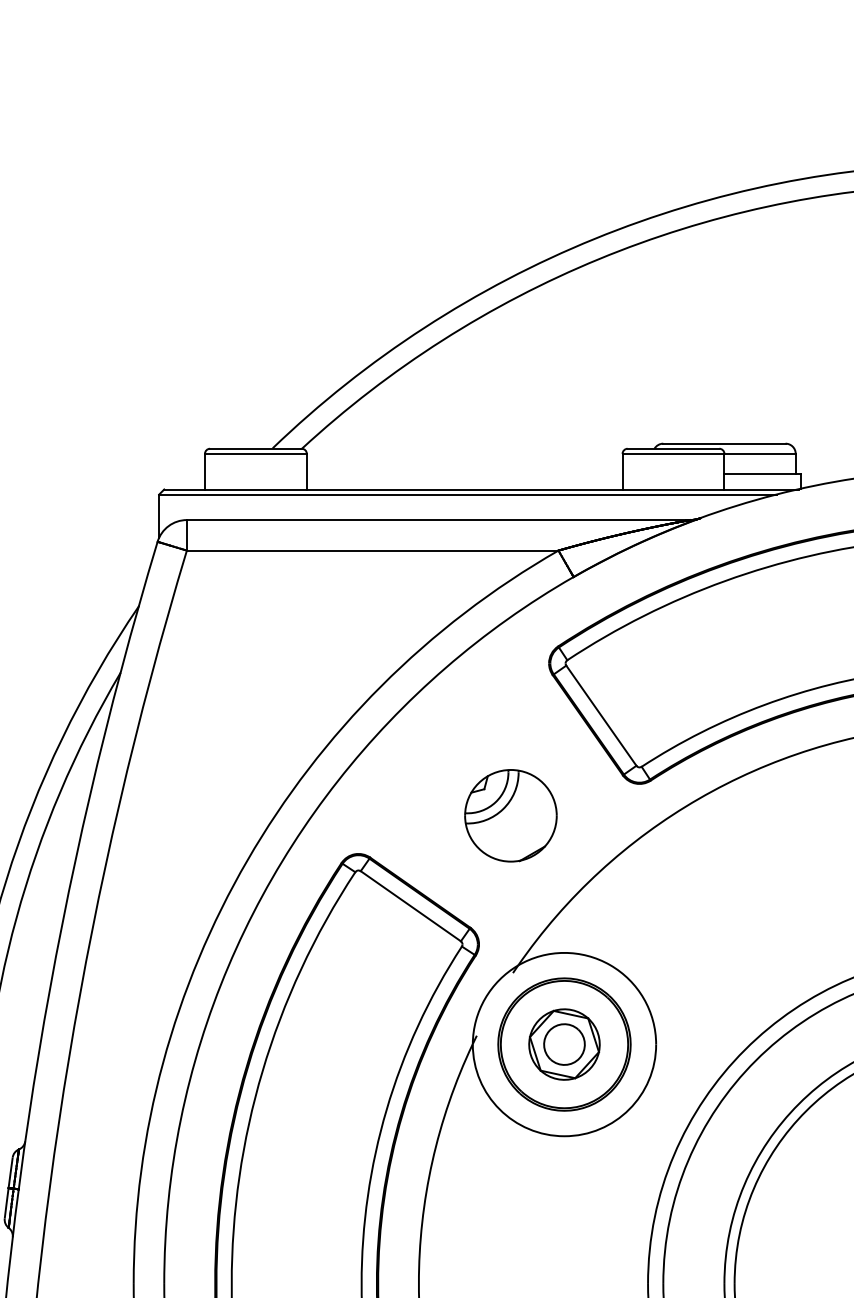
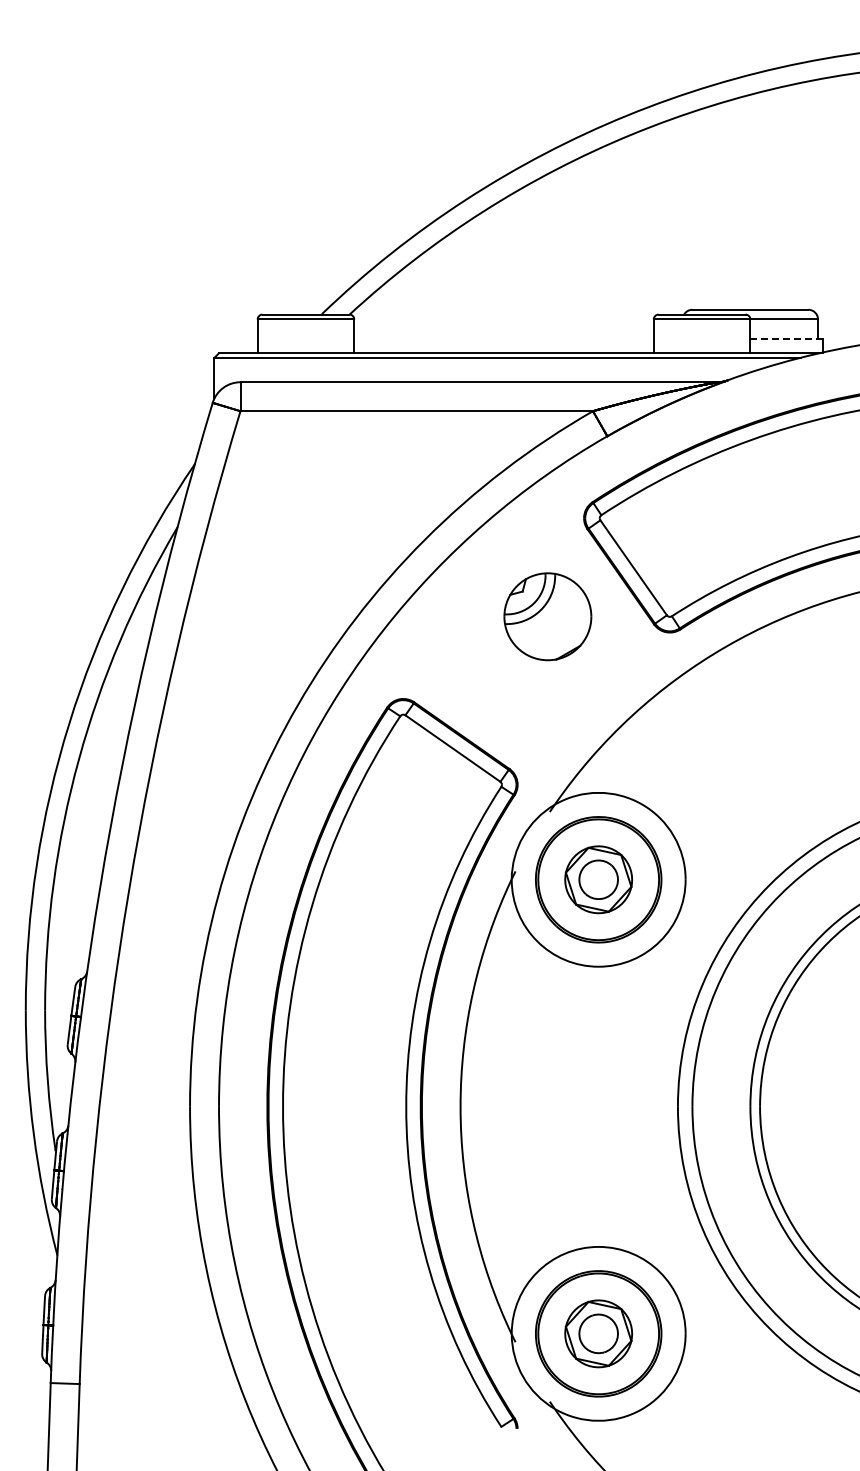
line: (763, 473) -> (787, 338), solid -> dashed
part: (510, 815) -> (547, 616), moved

